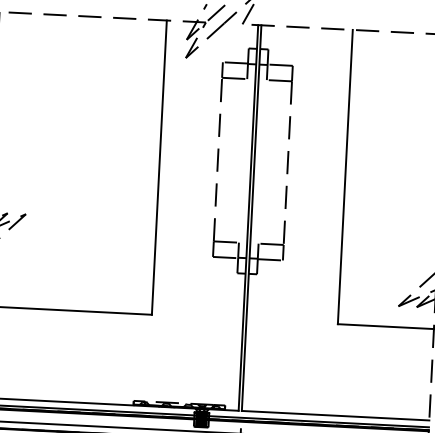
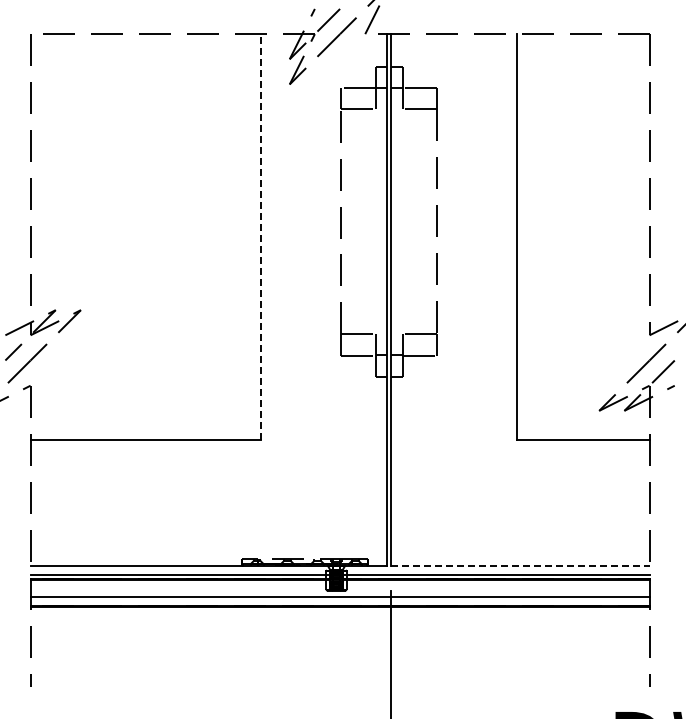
line: (159, 167) -> (260, 236), solid -> dashed
line: (335, 415) -> (520, 565), solid -> dashed

